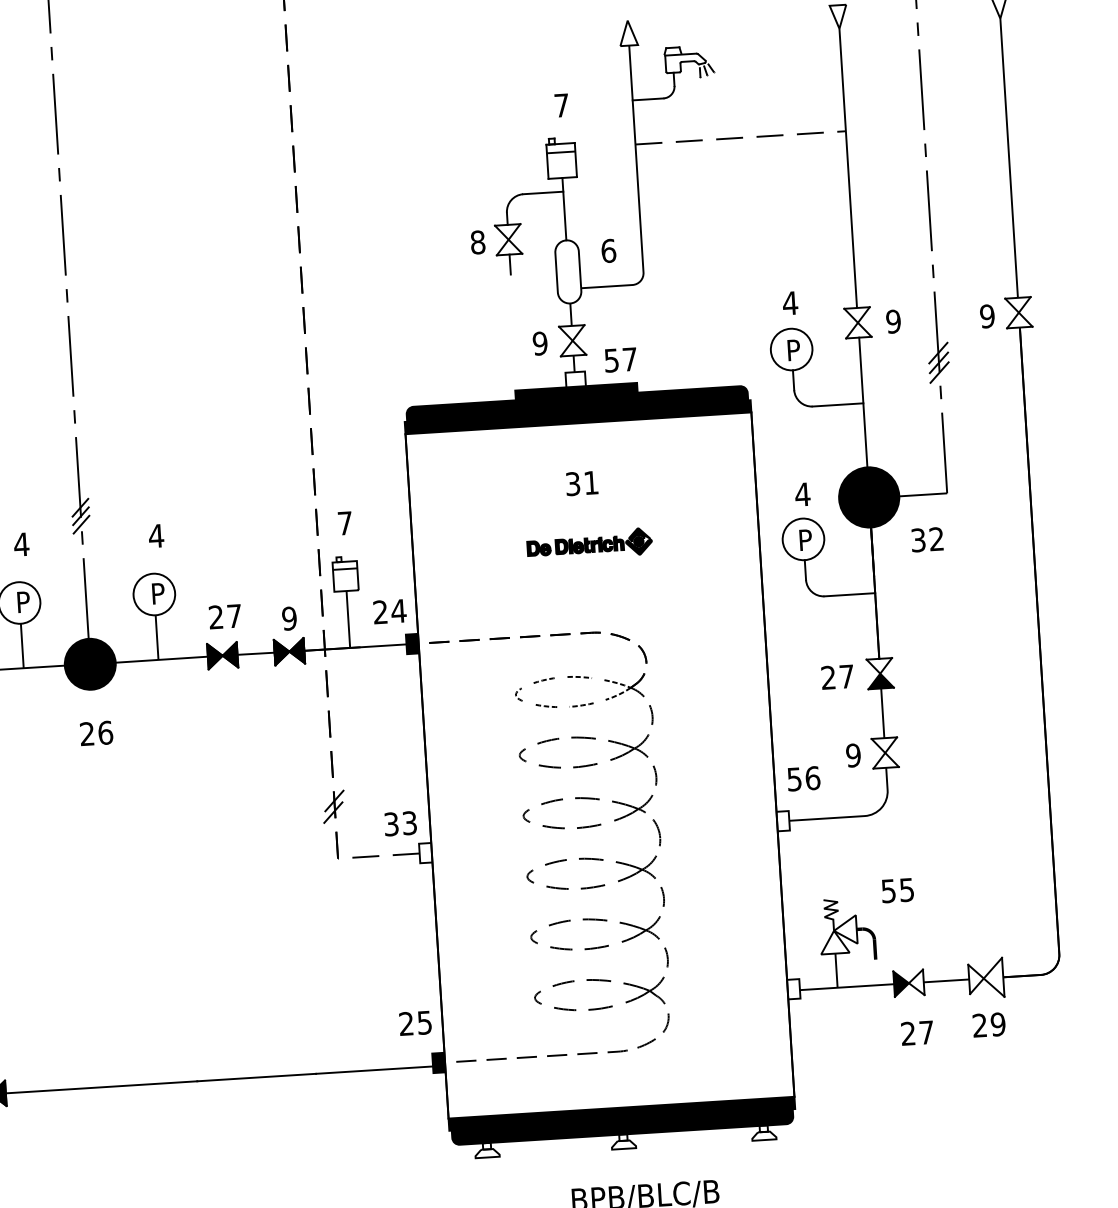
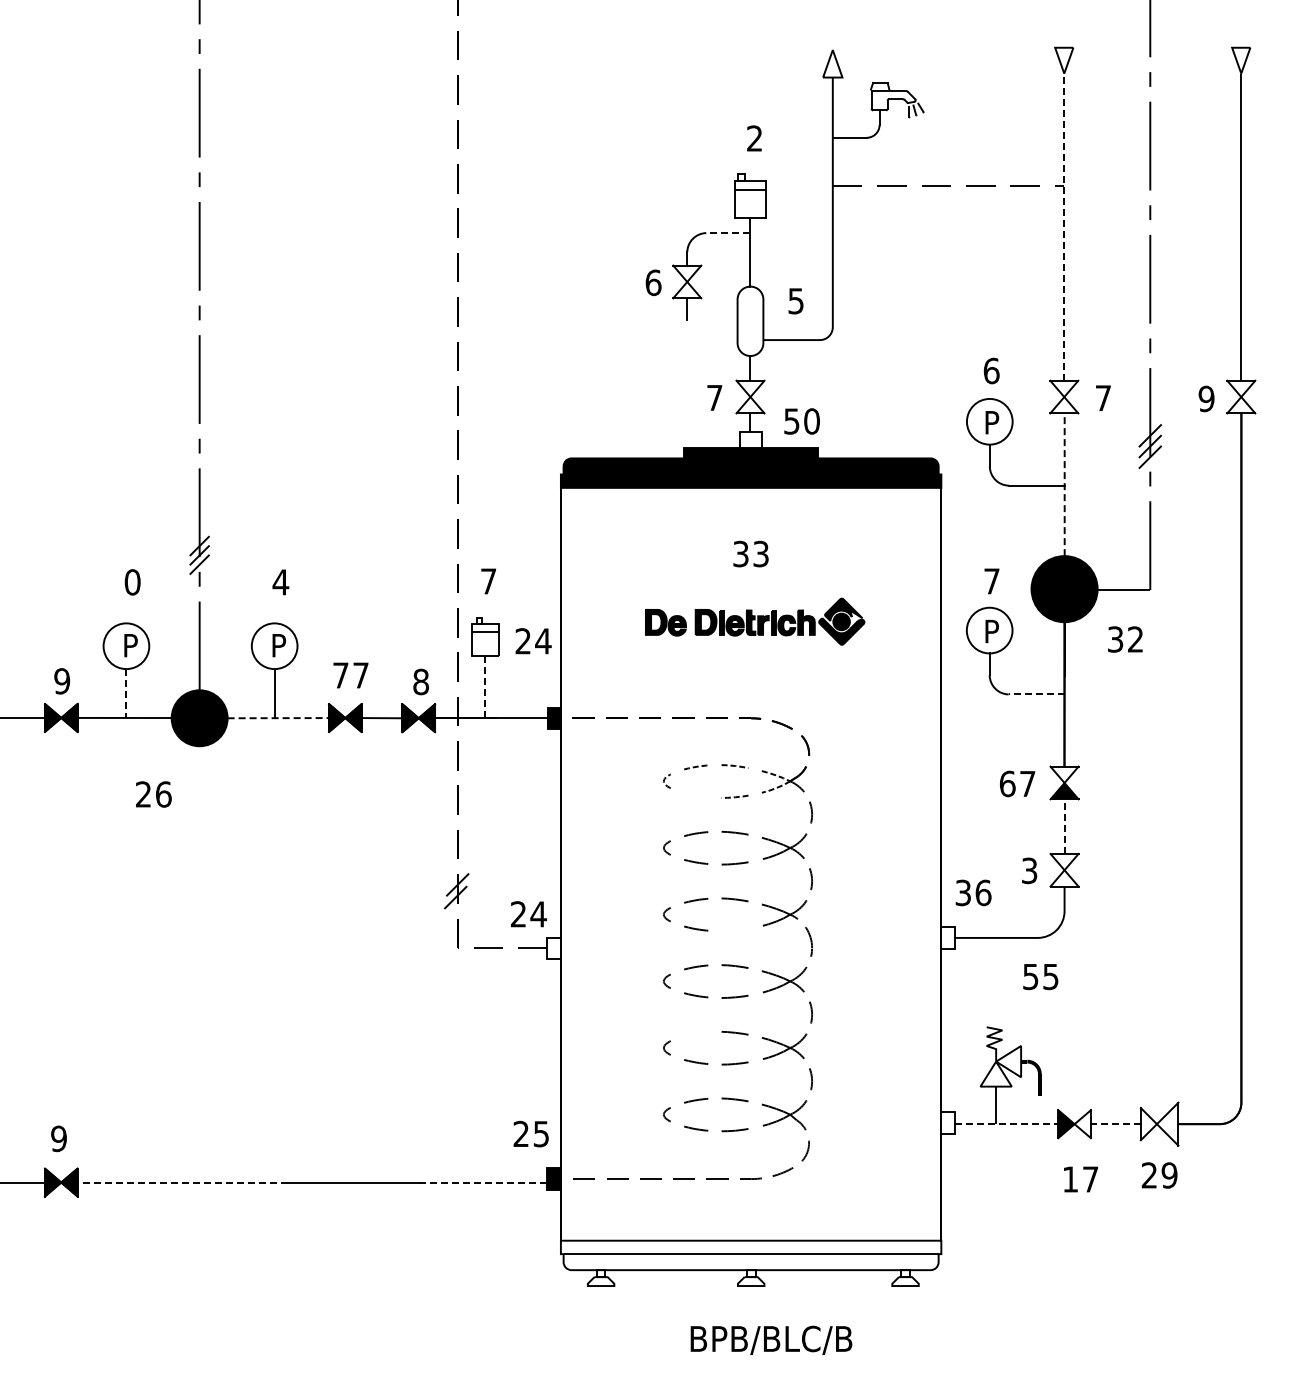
text: (561, 105) -> (754, 138), 7 -> 2
line: (848, 168) -> (1064, 227), solid -> dashed
line: (542, 193) -> (727, 233), solid -> dashed
text: (477, 242) -> (653, 282), 8 -> 6
text: (609, 251) -> (796, 301), 6 -> 5
text: (790, 302) -> (991, 370), 4 -> 6
text: (893, 321) -> (1103, 398), 9 -> 7
text: (539, 343) -> (714, 397), 9 -> 7
text: (629, 359) -> (811, 421), 57 -> 50
line: (863, 402) -> (1064, 484), solid -> dashed
text: (590, 482) -> (760, 553), 31 -> 33
text: (802, 494) -> (991, 581), 4 -> 7
text: (21, 544) -> (132, 582), 4 -> 0
part: (589, 544) -> (754, 621), size x1.6
line: (849, 594) -> (1036, 694), solid -> dashed
text: (389, 611) -> (533, 641), moved
text: (215, 617) -> (340, 675), 27 -> 77
text: (288, 618) -> (420, 681), 9 -> 8
line: (348, 619) -> (485, 686), solid -> dashed
line: (22, 645) -> (126, 693), solid -> dashed
line: (161, 659) -> (278, 718), solid -> dashed
text: (828, 677) -> (1007, 783), 27 -> 67
curve: (546, 706) -> (696, 795), removed
line: (882, 713) -> (1064, 826), solid -> dashed
text: (96, 733) -> (153, 794), moved
text: (853, 755) -> (1029, 870), 9 -> 3
text: (794, 778) -> (963, 892), 56 -> 36
text: (401, 823) -> (529, 914), 33 -> 24
line: (588, 826) -> (734, 930), removed
text: (897, 891) -> (1040, 977), moved
line: (560, 922) -> (696, 1033), removed
line: (946, 981) -> (1115, 1124), solid -> dashed
line: (847, 987) -> (1006, 1124), solid -> dashed
text: (907, 1033) -> (1069, 1179), 27 -> 17
line: (373, 1070) -> (482, 1182), solid -> dashed
line: (101, 1087) -> (182, 1182), solid -> dashed
fill: (621, 1121) -> (750, 1255), removed

